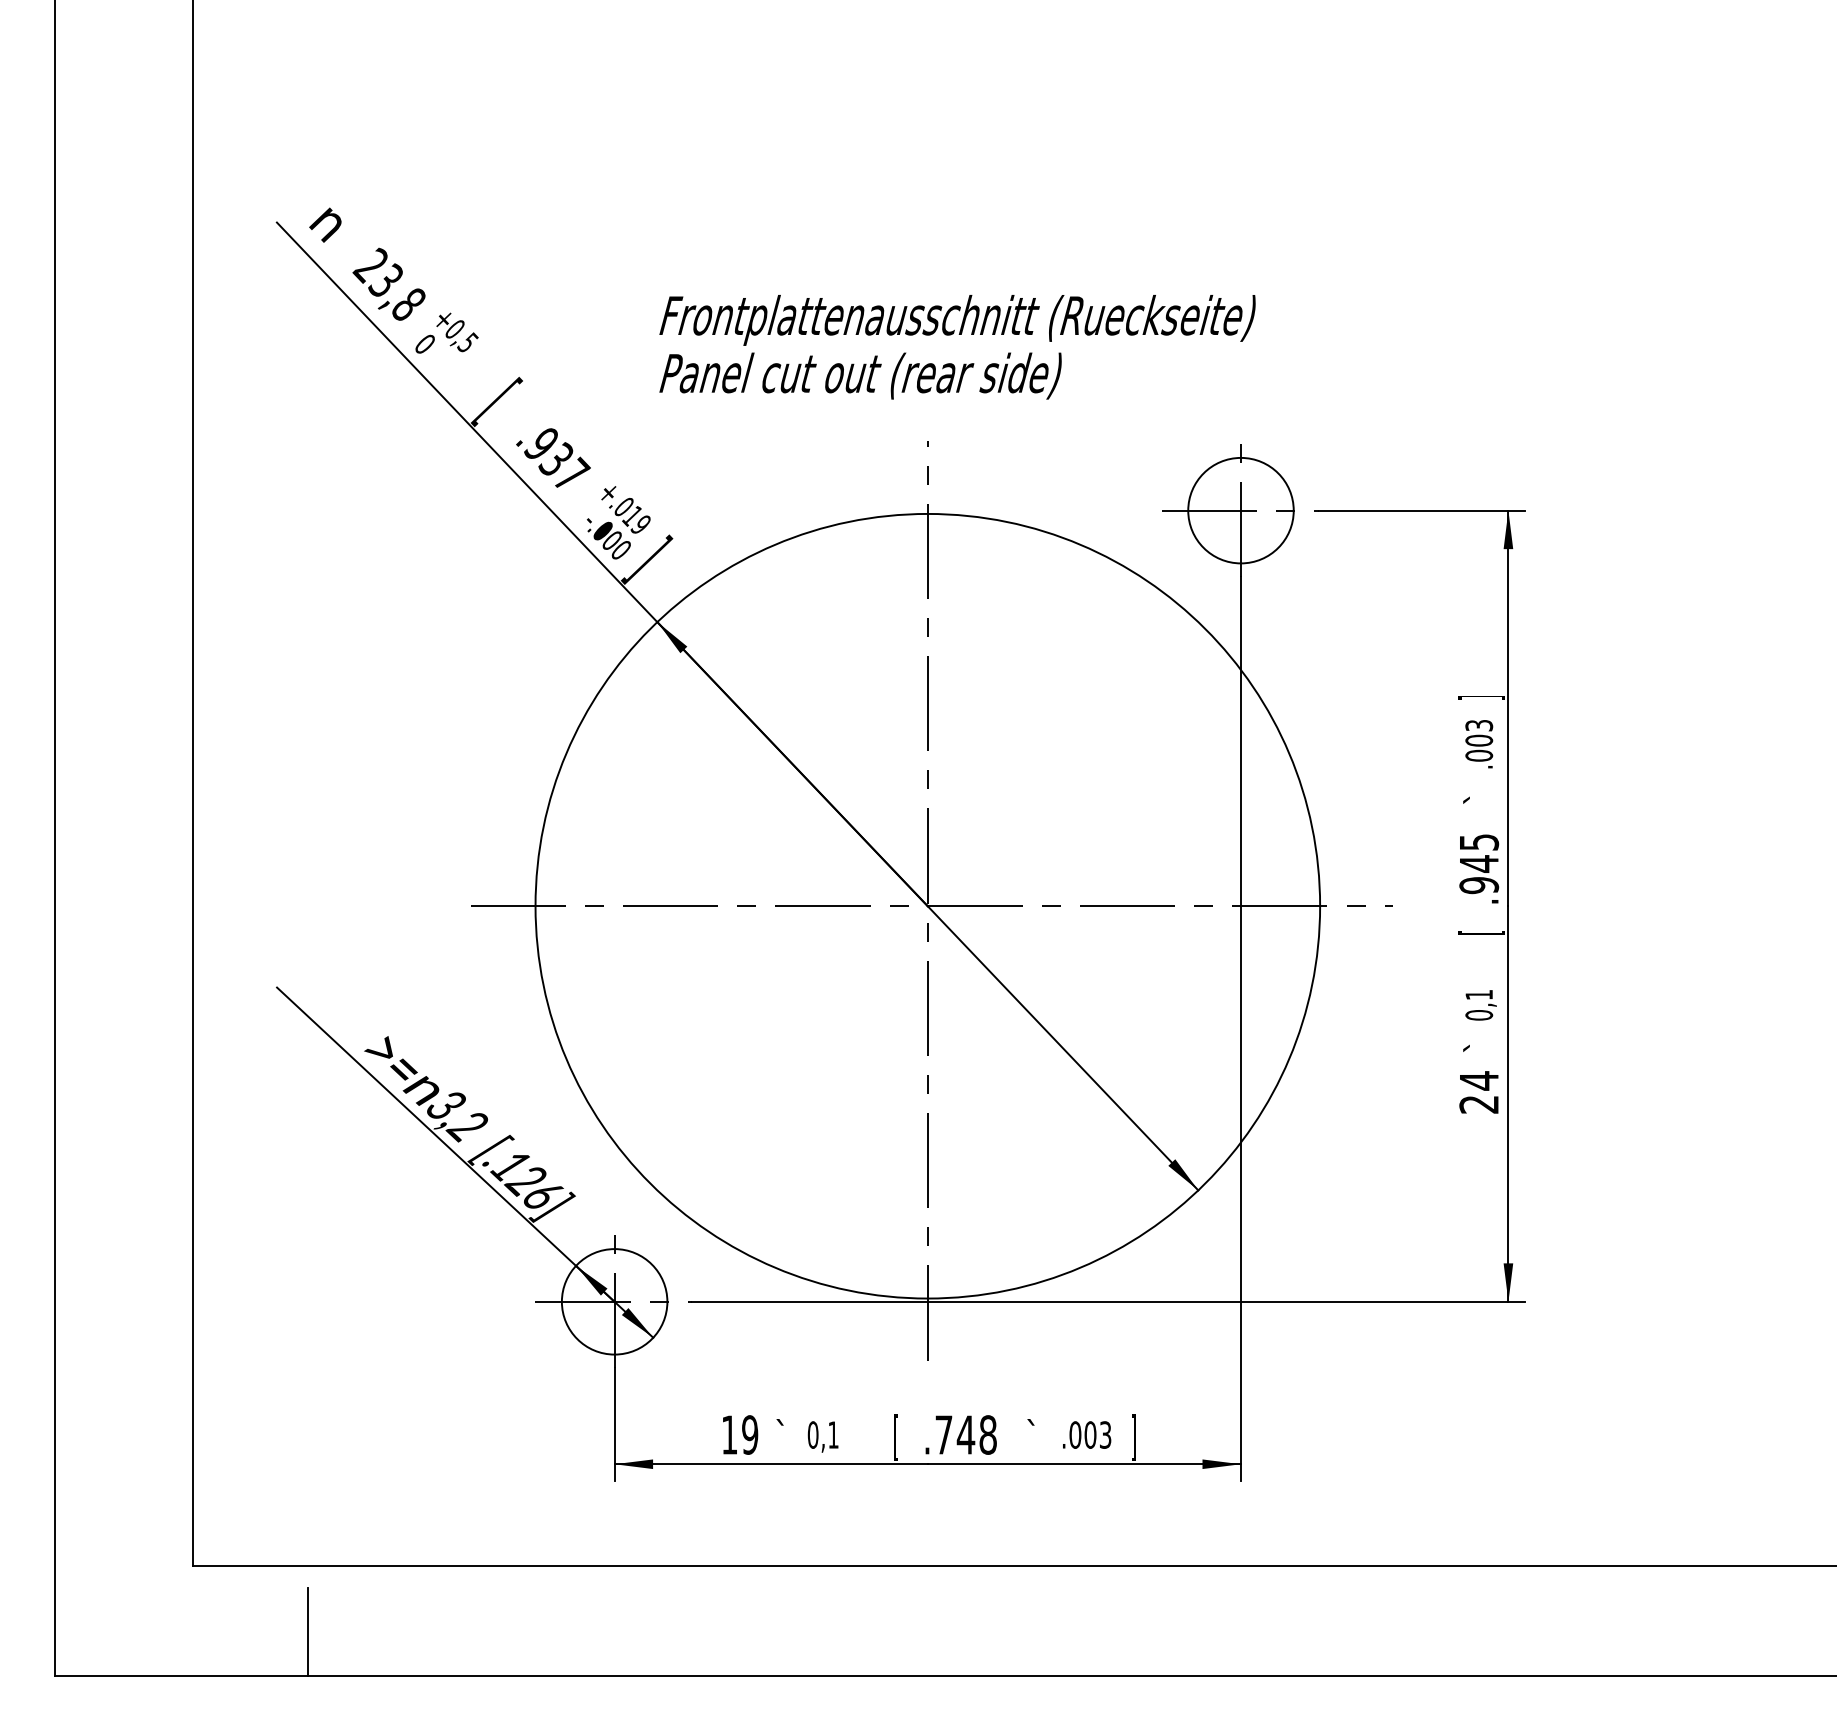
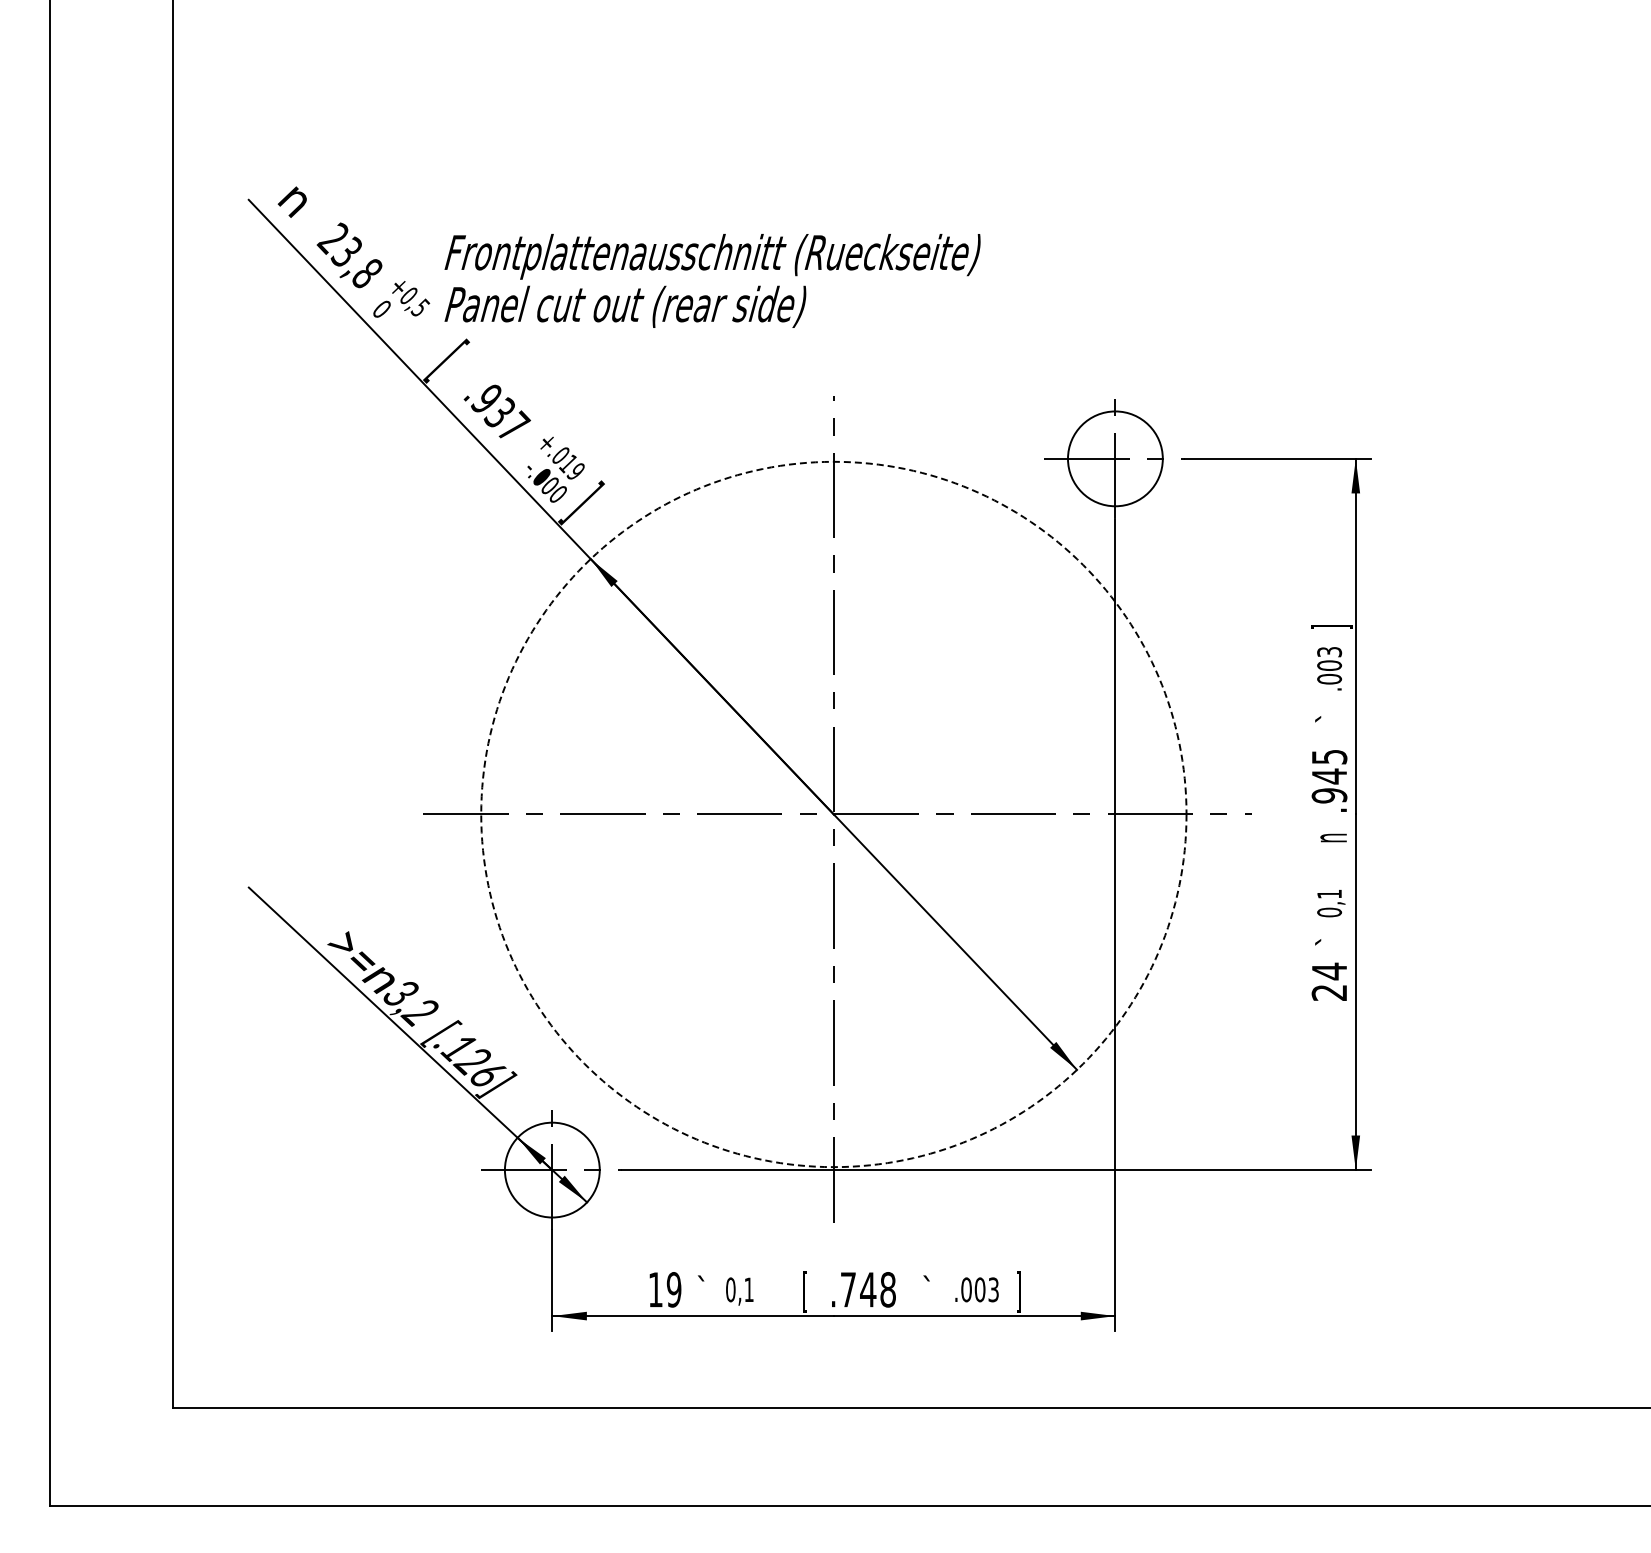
text: (957, 346) -> (712, 280), moved
circle: (927, 906) -> (833, 814), solid -> dashed
text: (1481, 931) -> (1331, 837), [ -> n
line: (307, 1631) -> (276, 1466), removed

